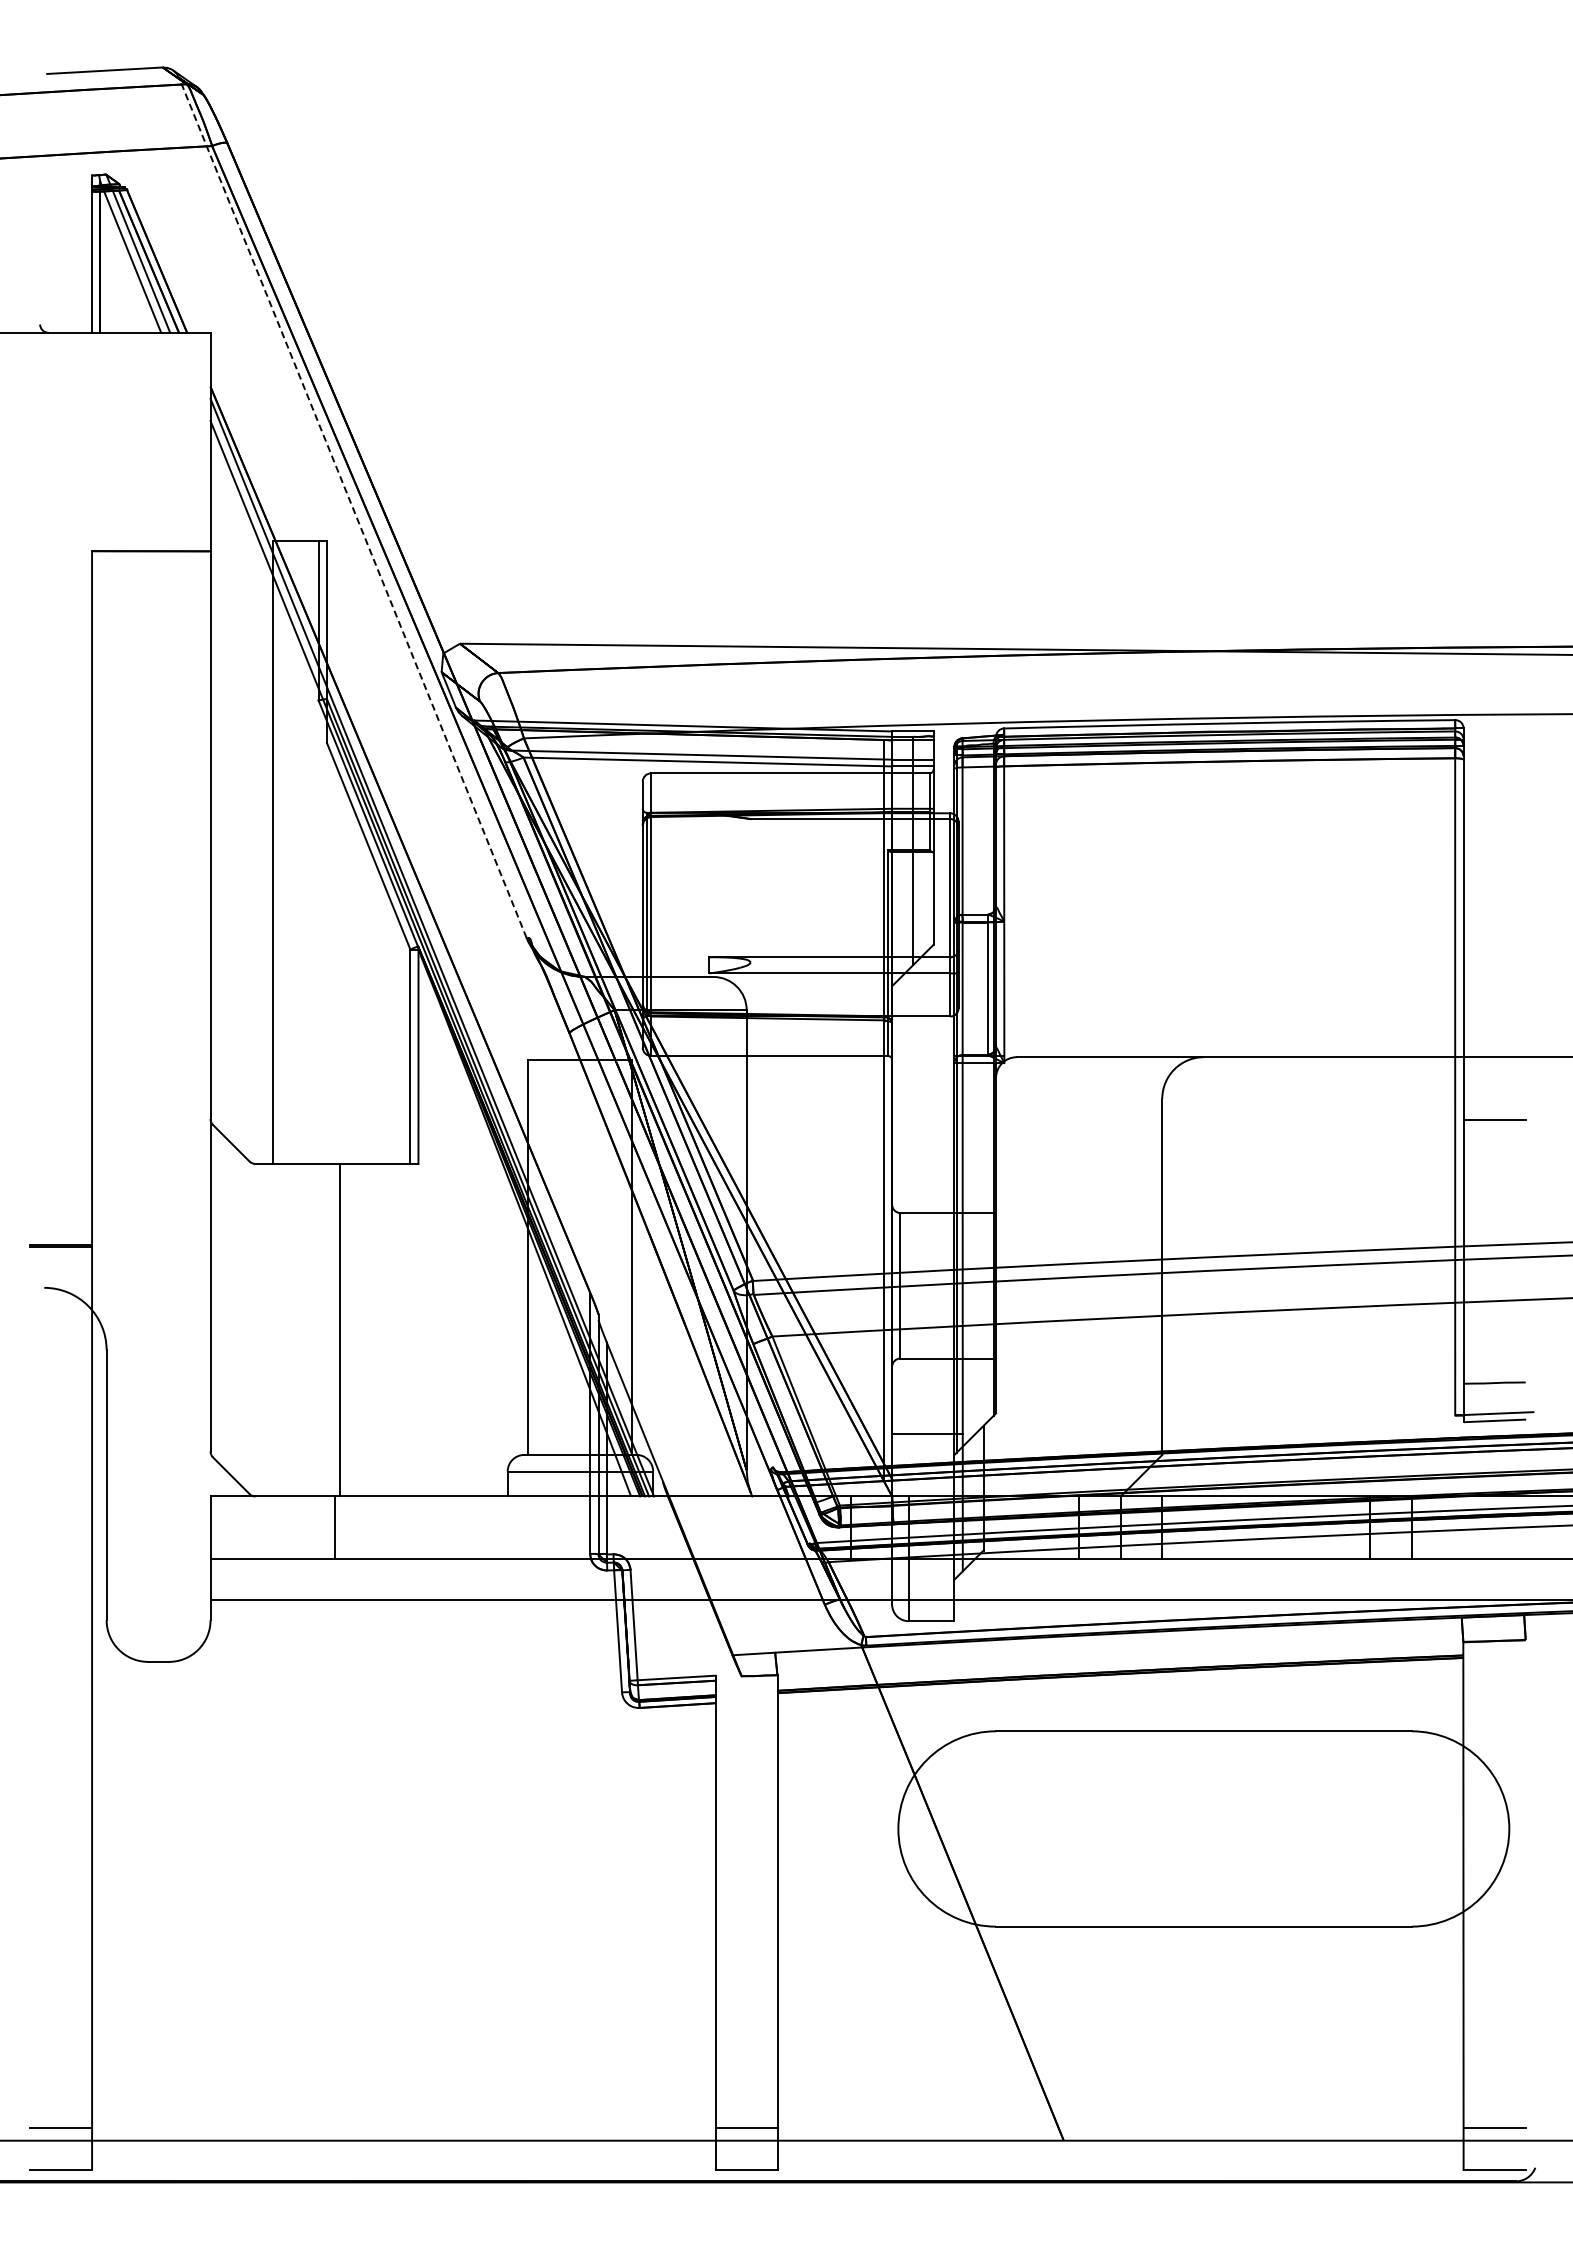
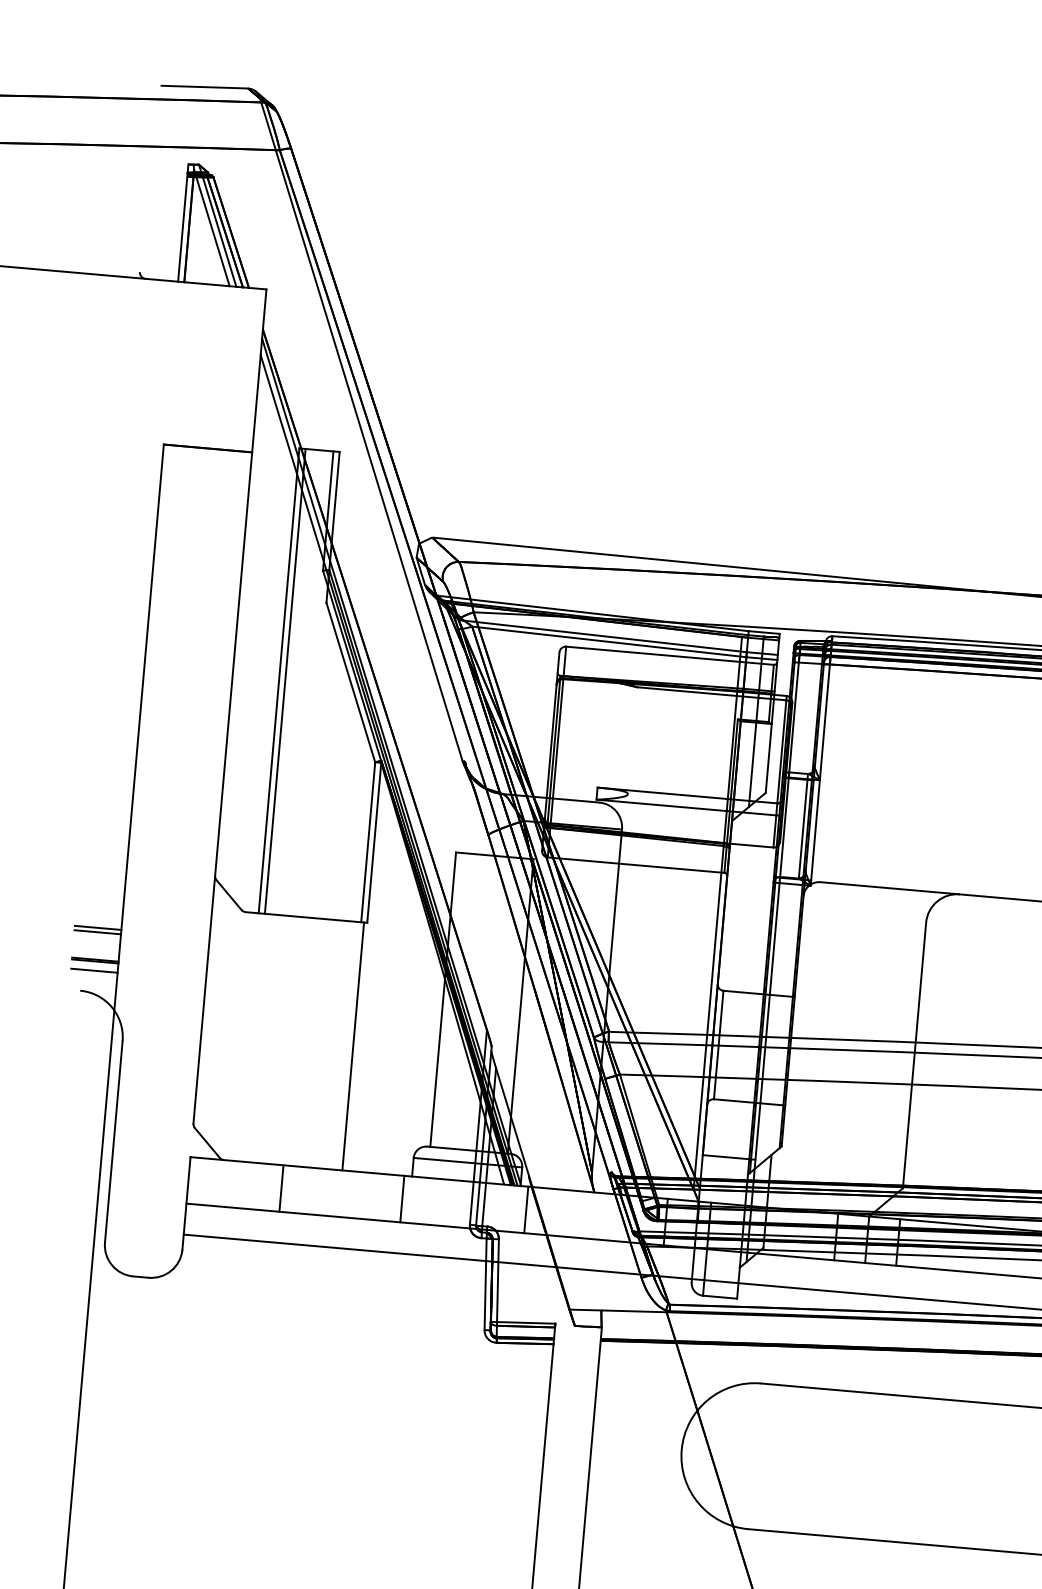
line: (352, 507) -> (360, 428), dashed -> solid
line: (281, 852) -> (285, 681), added
line: (60, 1202) -> (97, 928), added
line: (60, 1208) -> (97, 932), added
line: (60, 1259) -> (94, 970), added
line: (340, 1330) -> (353, 1046), moved
line: (497, 1527) -> (402, 1198), added
line: (663, 1527) -> (526, 1209), added

